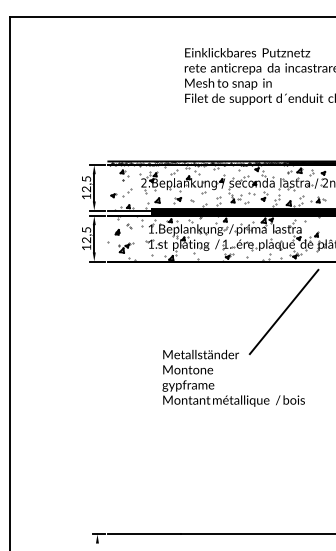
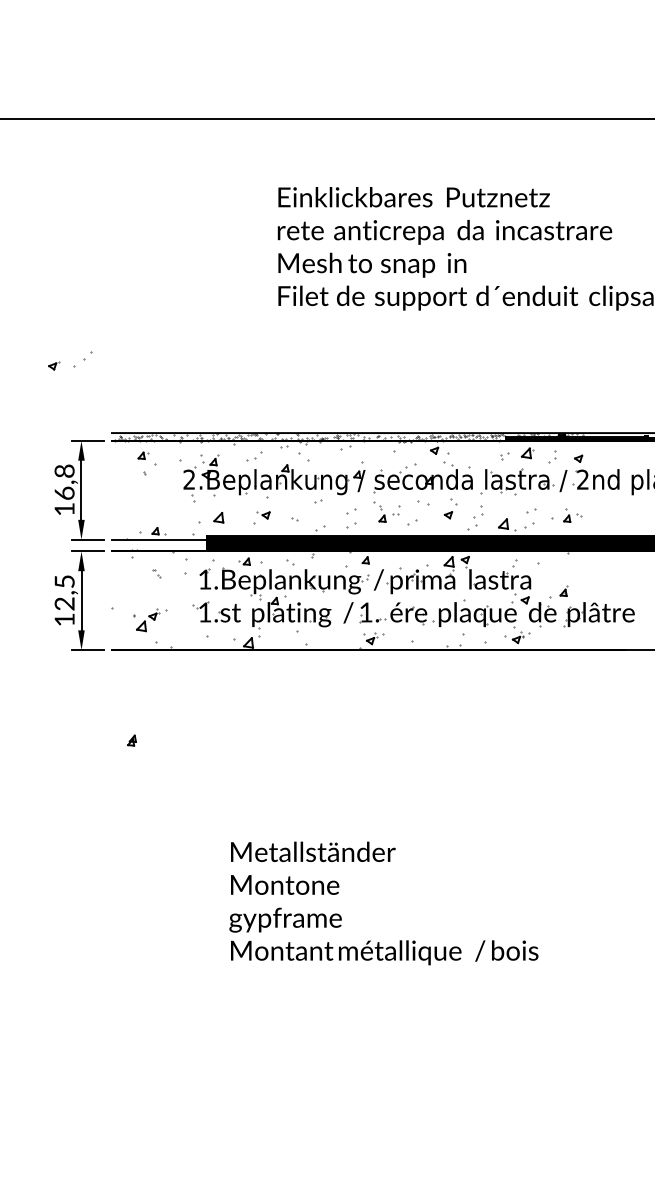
text: (86, 184) -> (64, 482), 12,5 -> 16,8
part: (121, 193) -> (71, 361), moved
part: (117, 231) -> (131, 738), moved
line: (283, 311) -> (491, 758), removed

